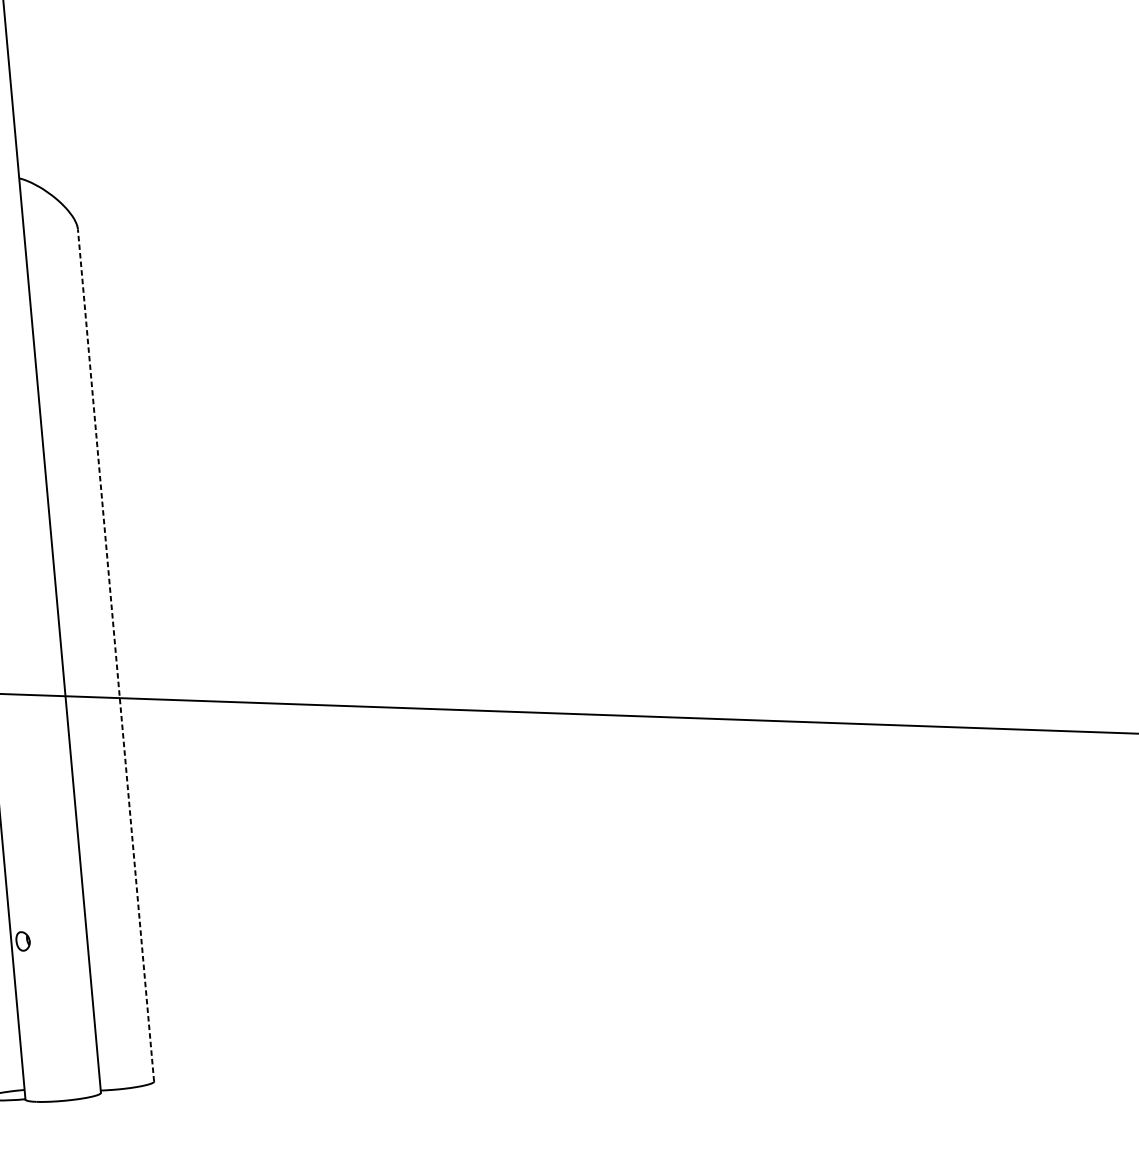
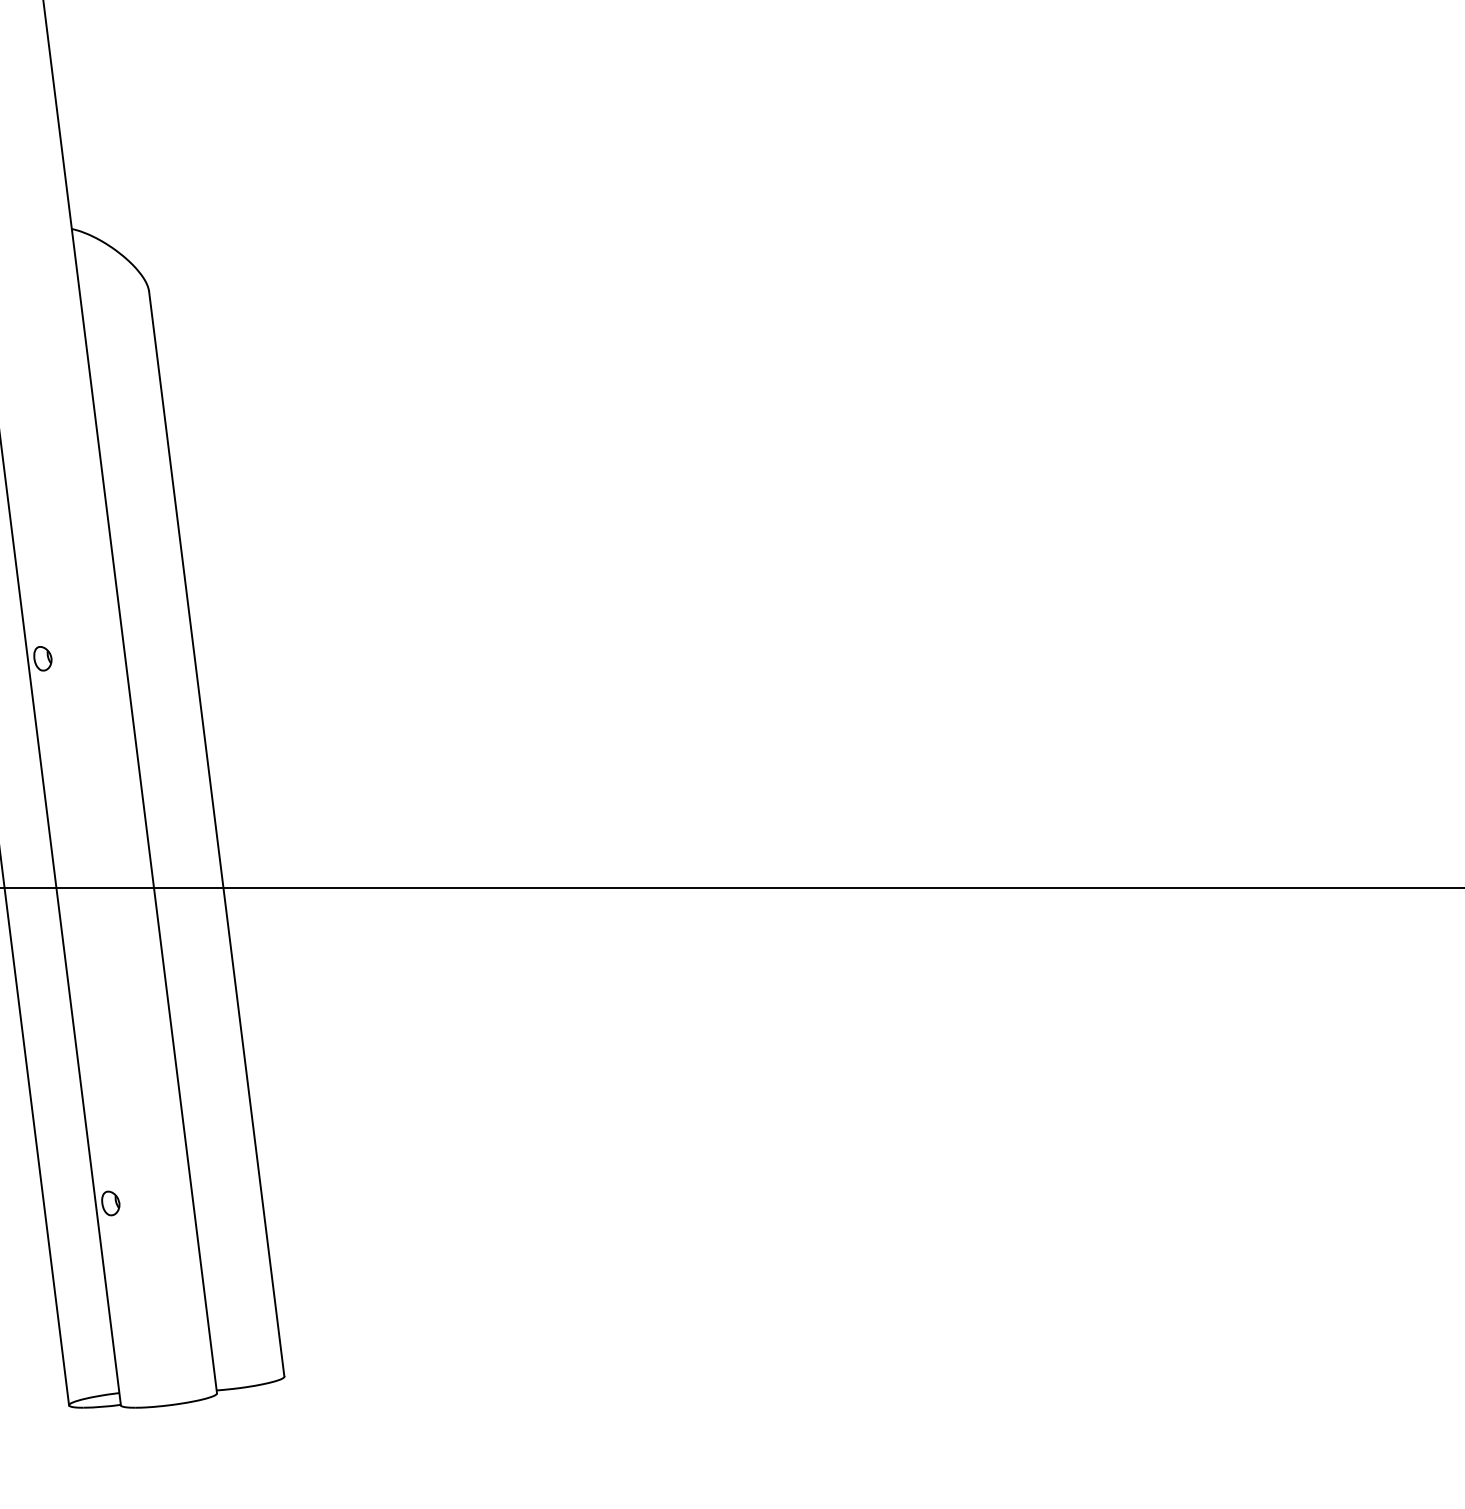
line: (115, 655) -> (216, 834), dashed -> solid

